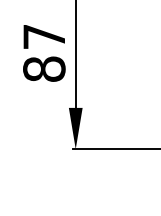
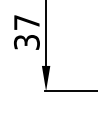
text: (43, 69) -> (26, 42), 87 -> 37

